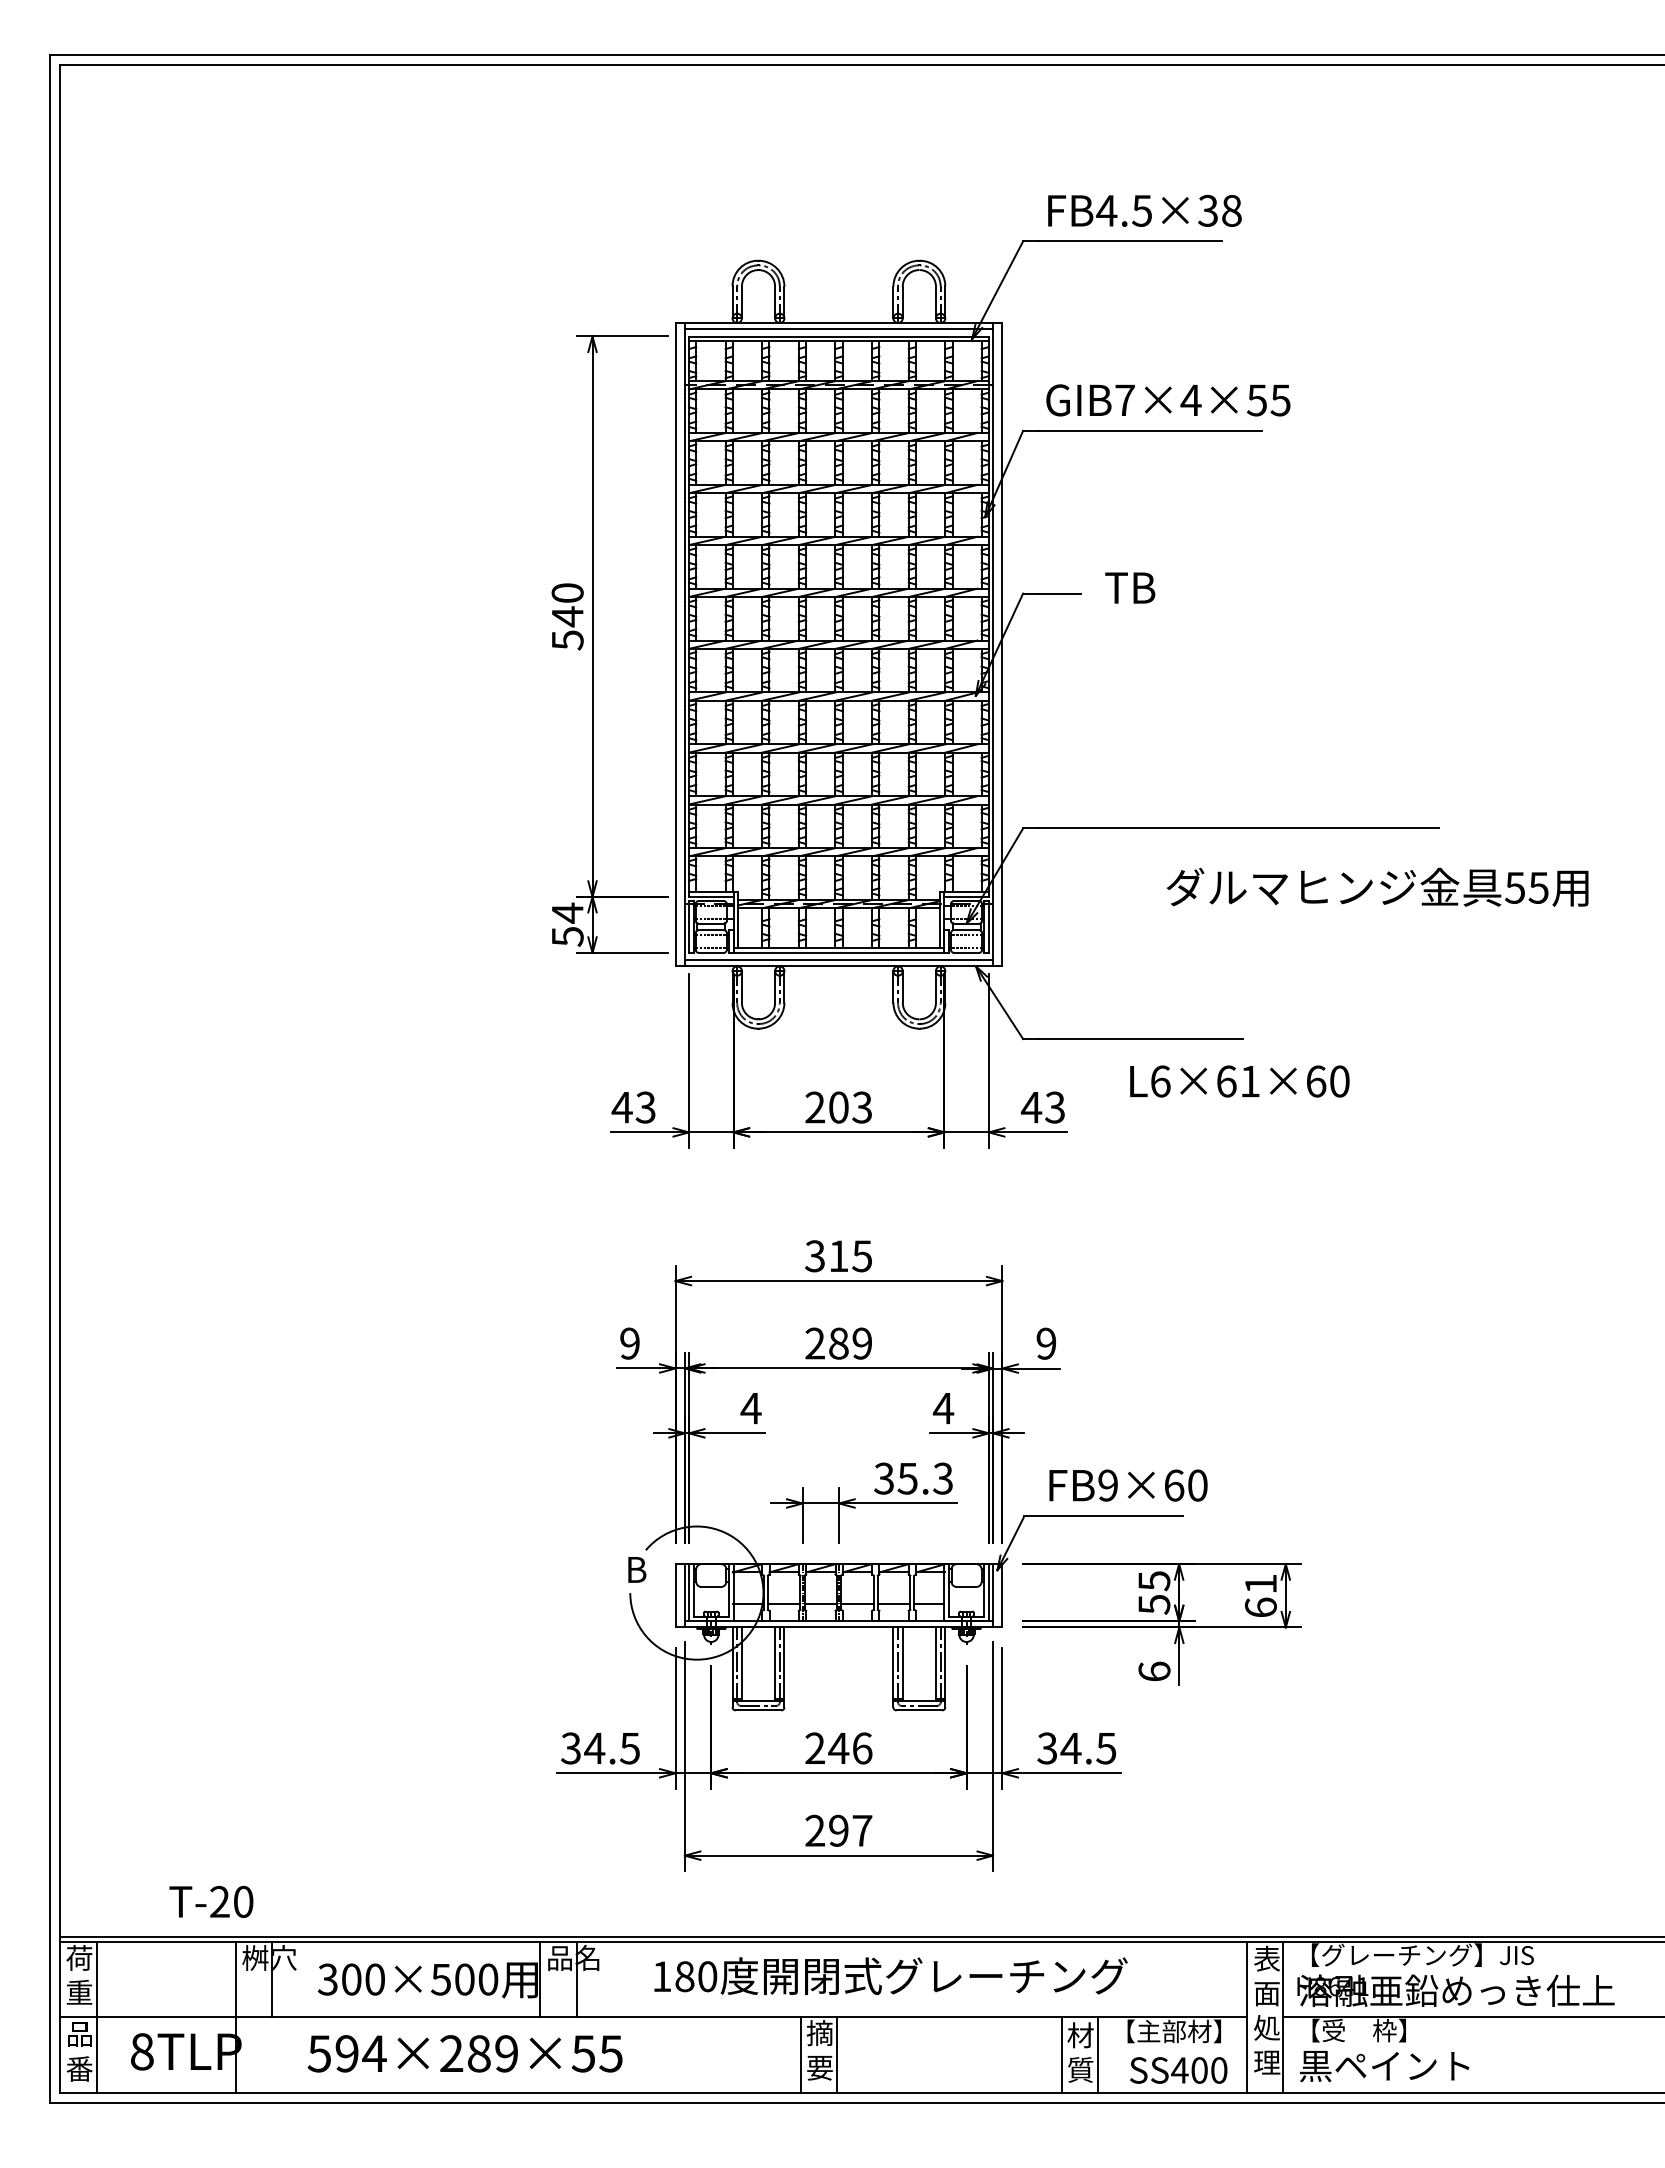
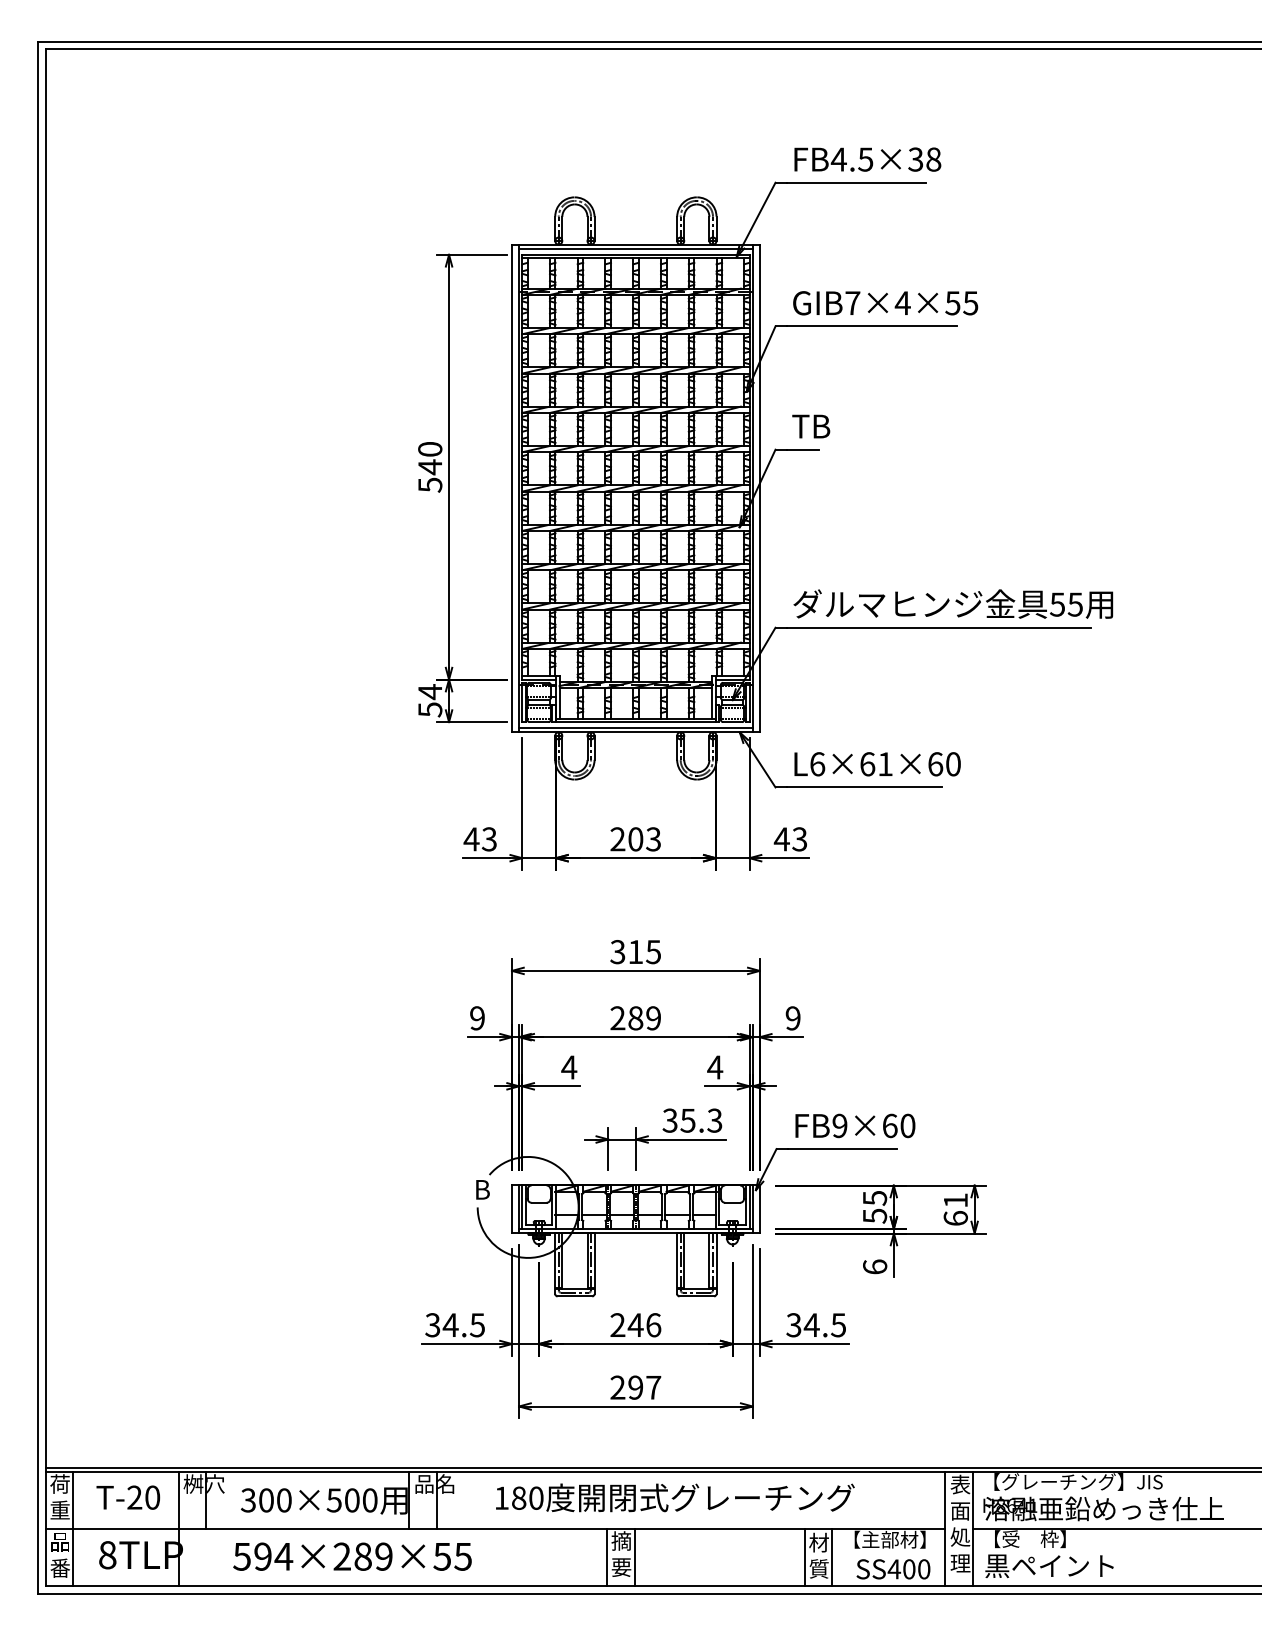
text: (1130, 587) -> (811, 426), moved
text: (1377, 886) -> (953, 603), moved
text: (1239, 1081) -> (877, 764), moved
text: (211, 1901) -> (128, 1497), moved

